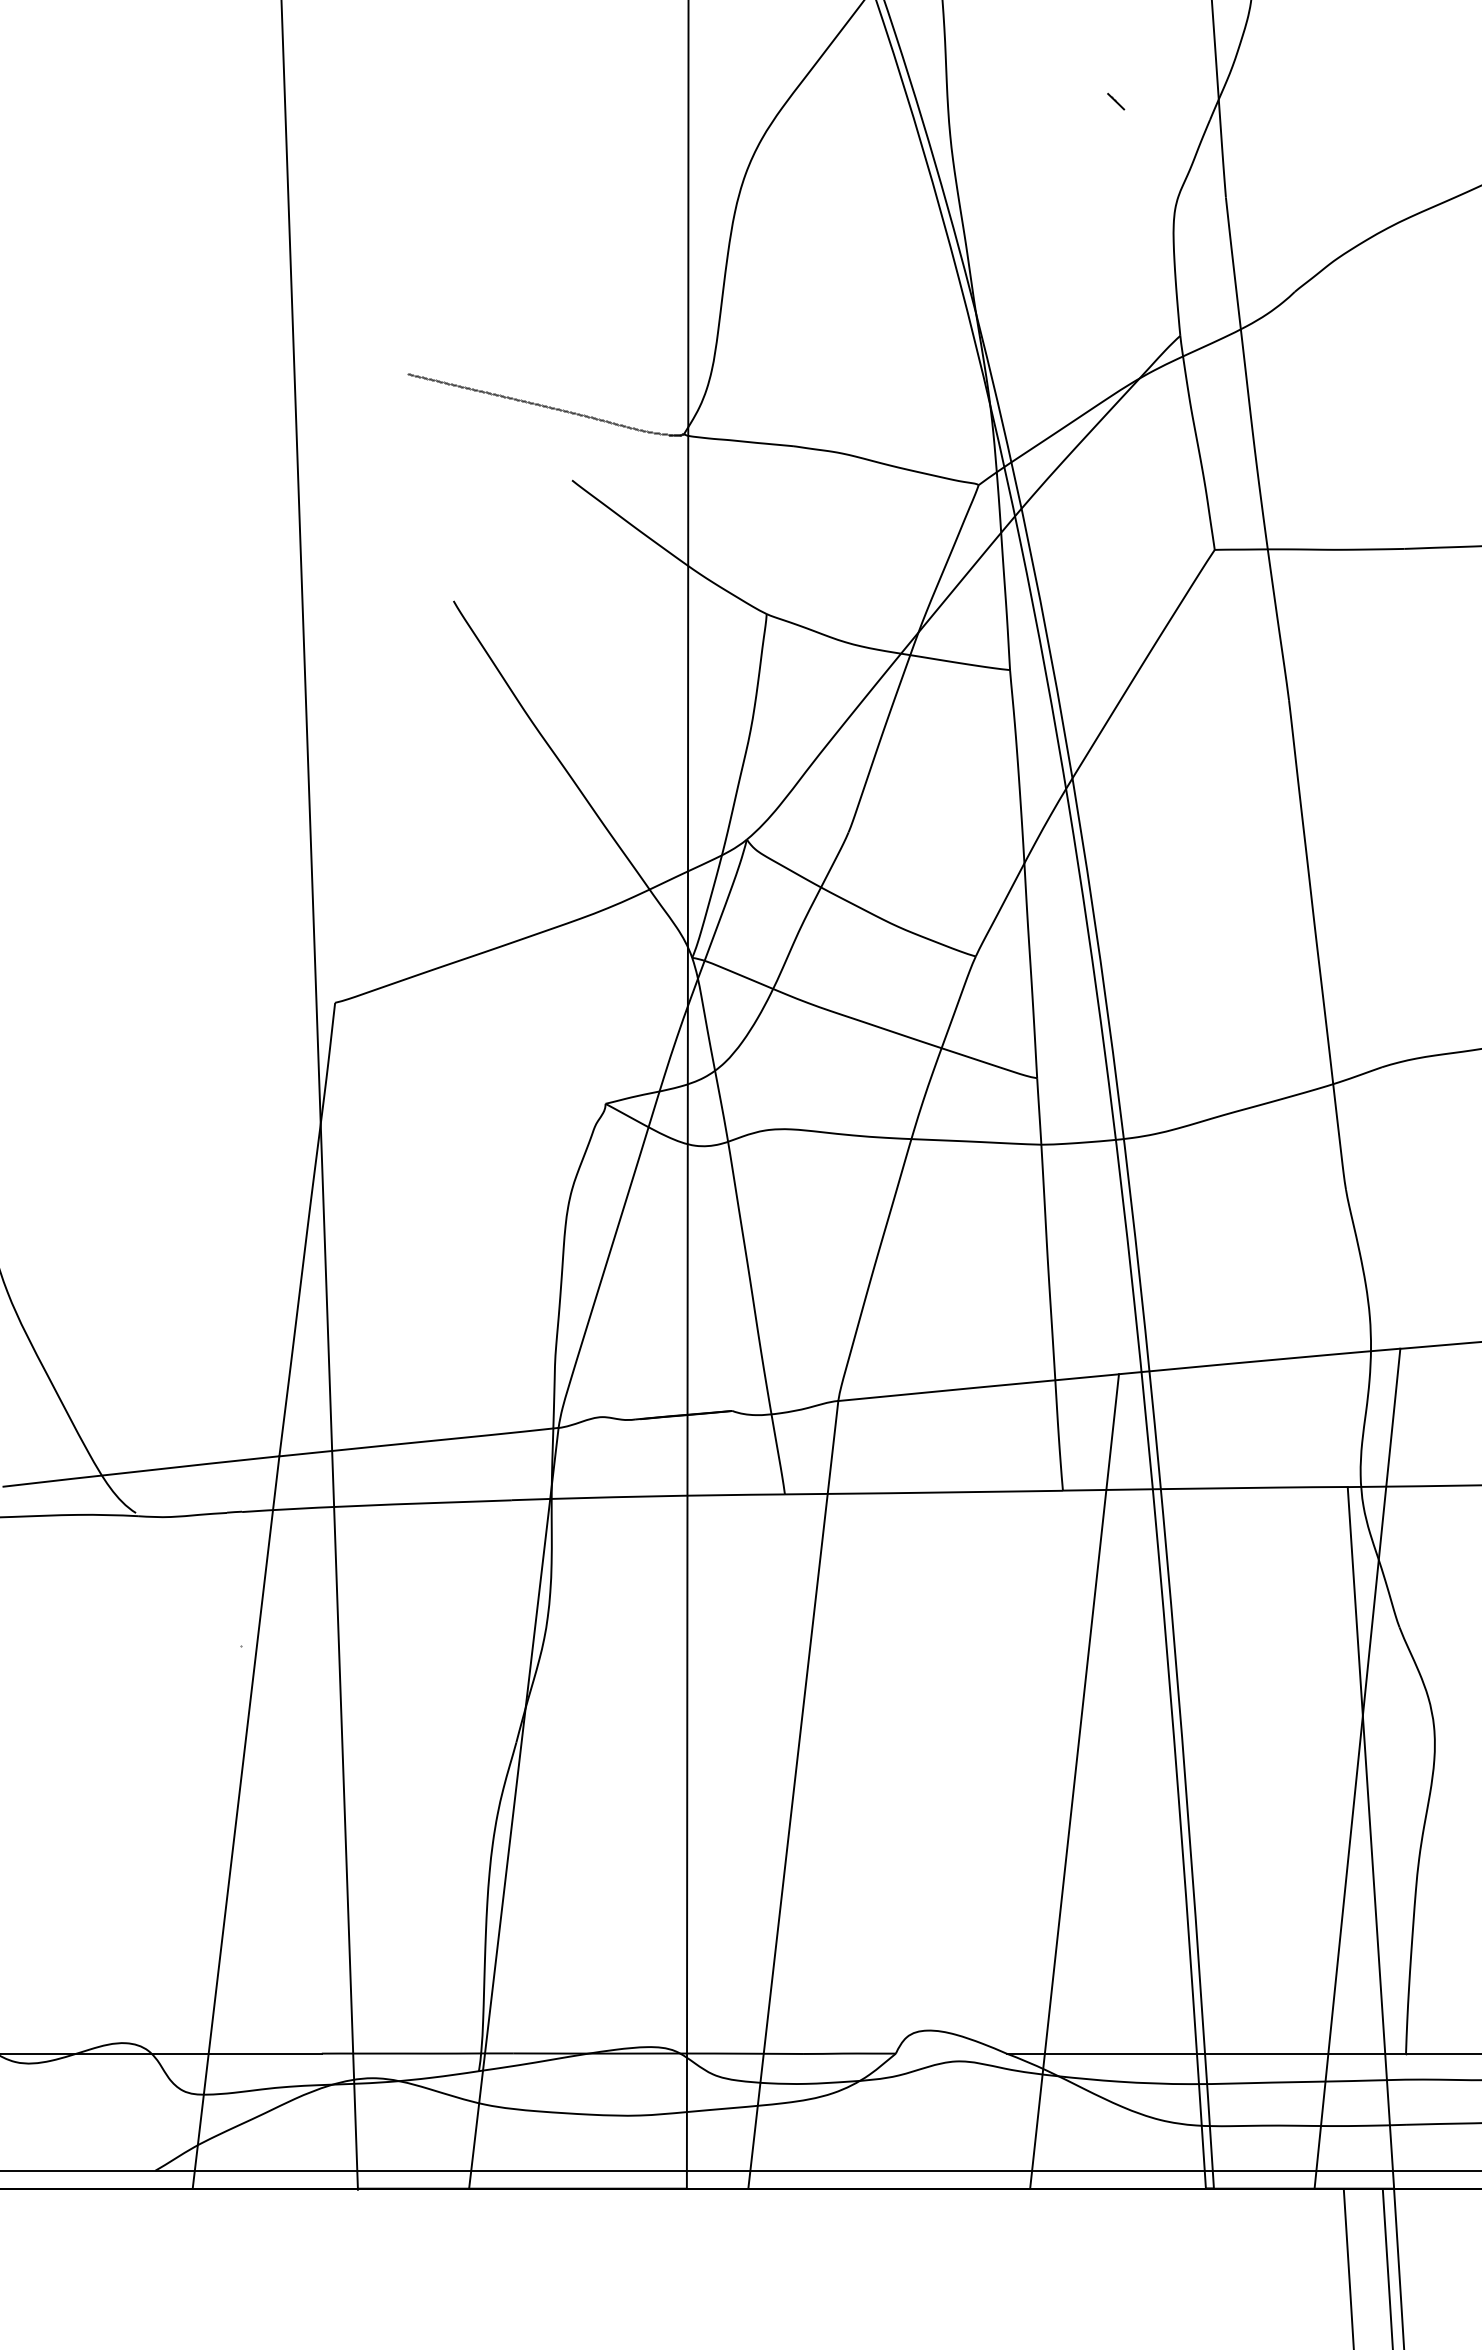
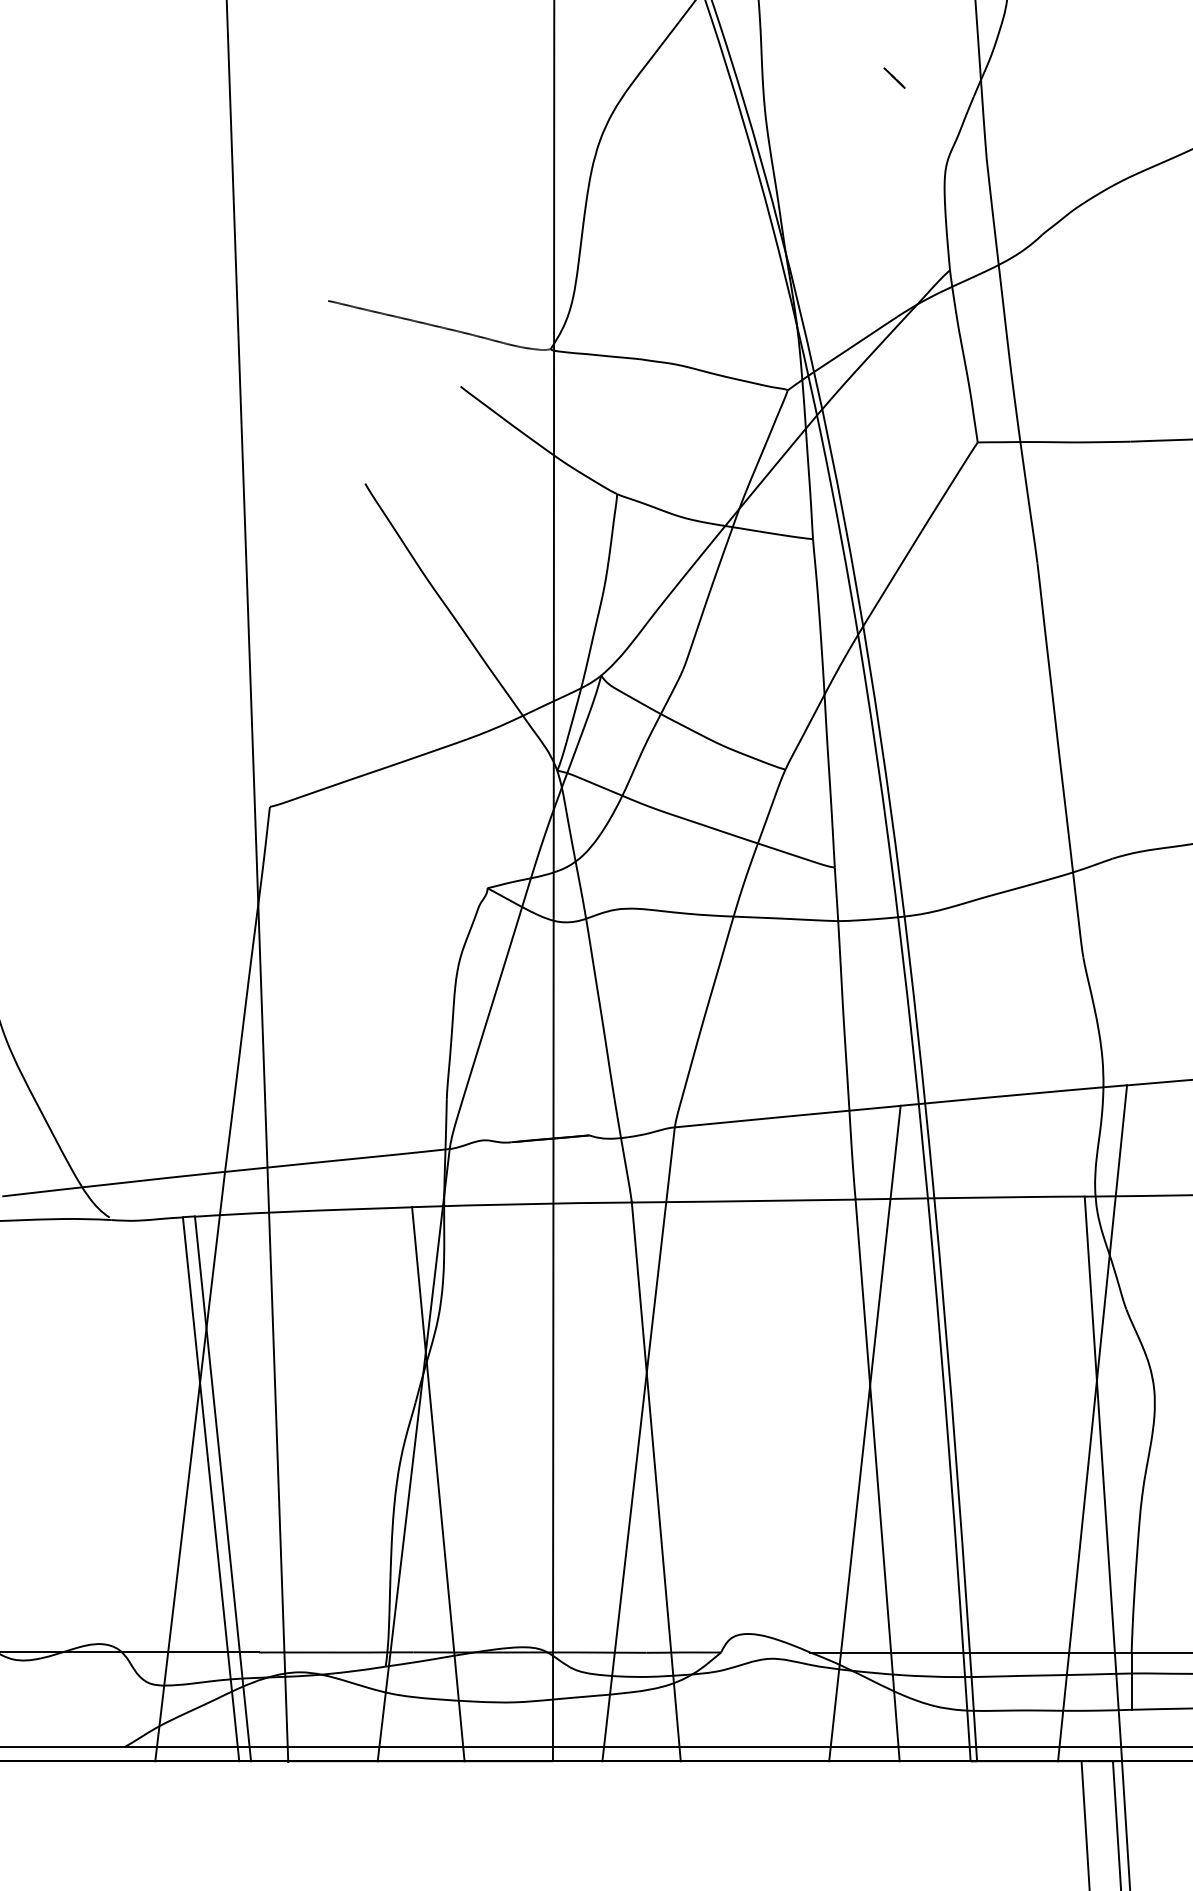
line: (1089, 1839) -> (876, 1480), added
line: (814, 1841) -> (655, 1481), added
line: (544, 1844) -> (438, 1484), added
line: (276, 1849) -> (222, 1488), added
line: (268, 1916) -> (216, 1542), added

